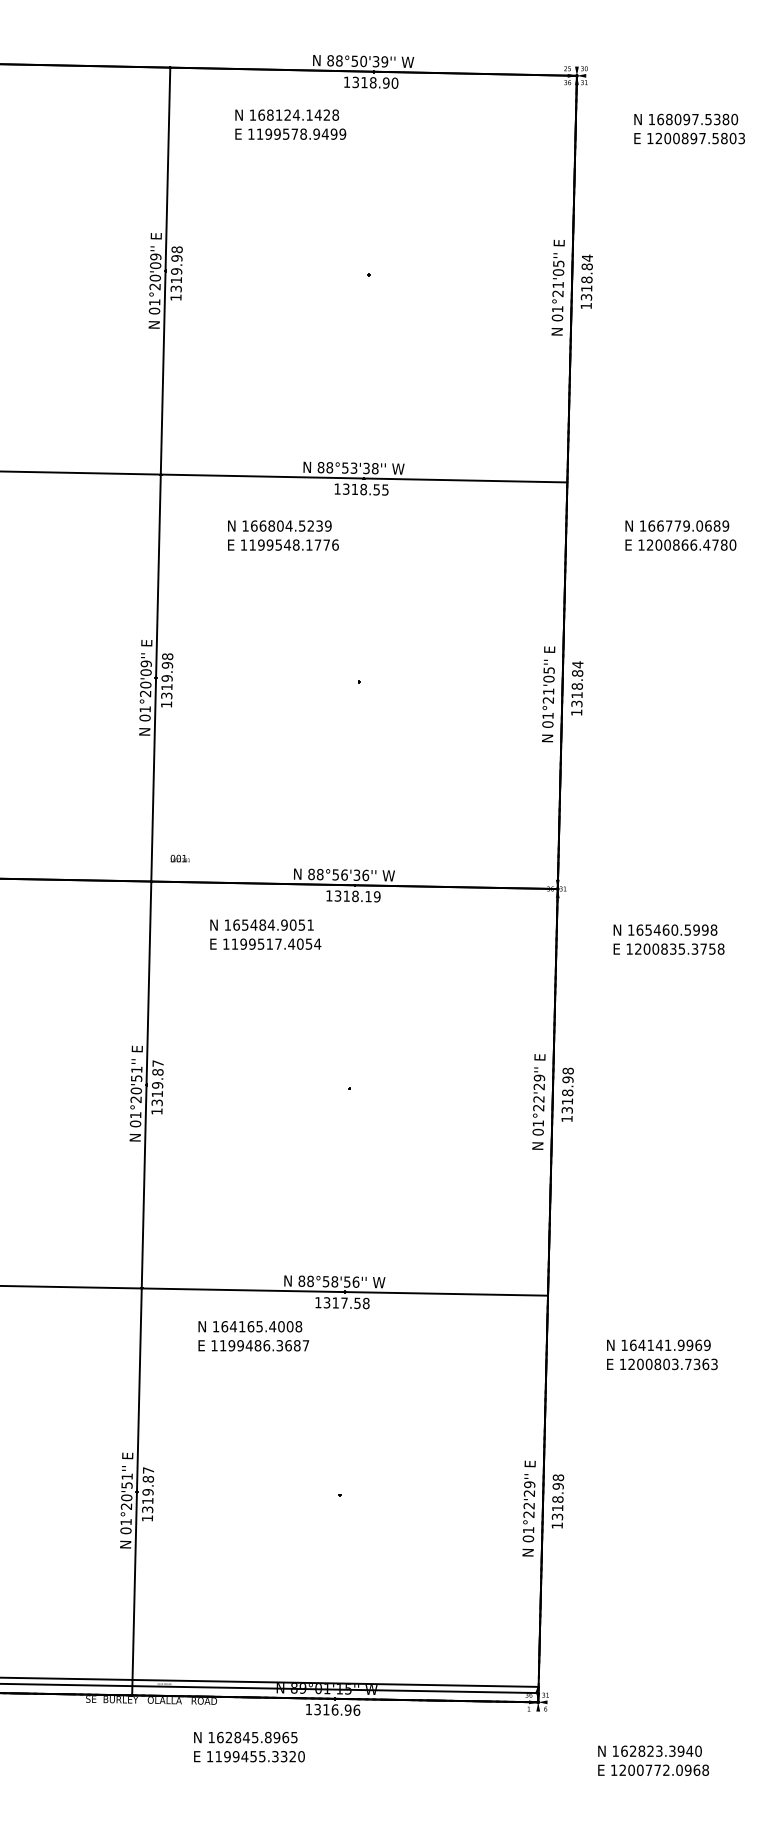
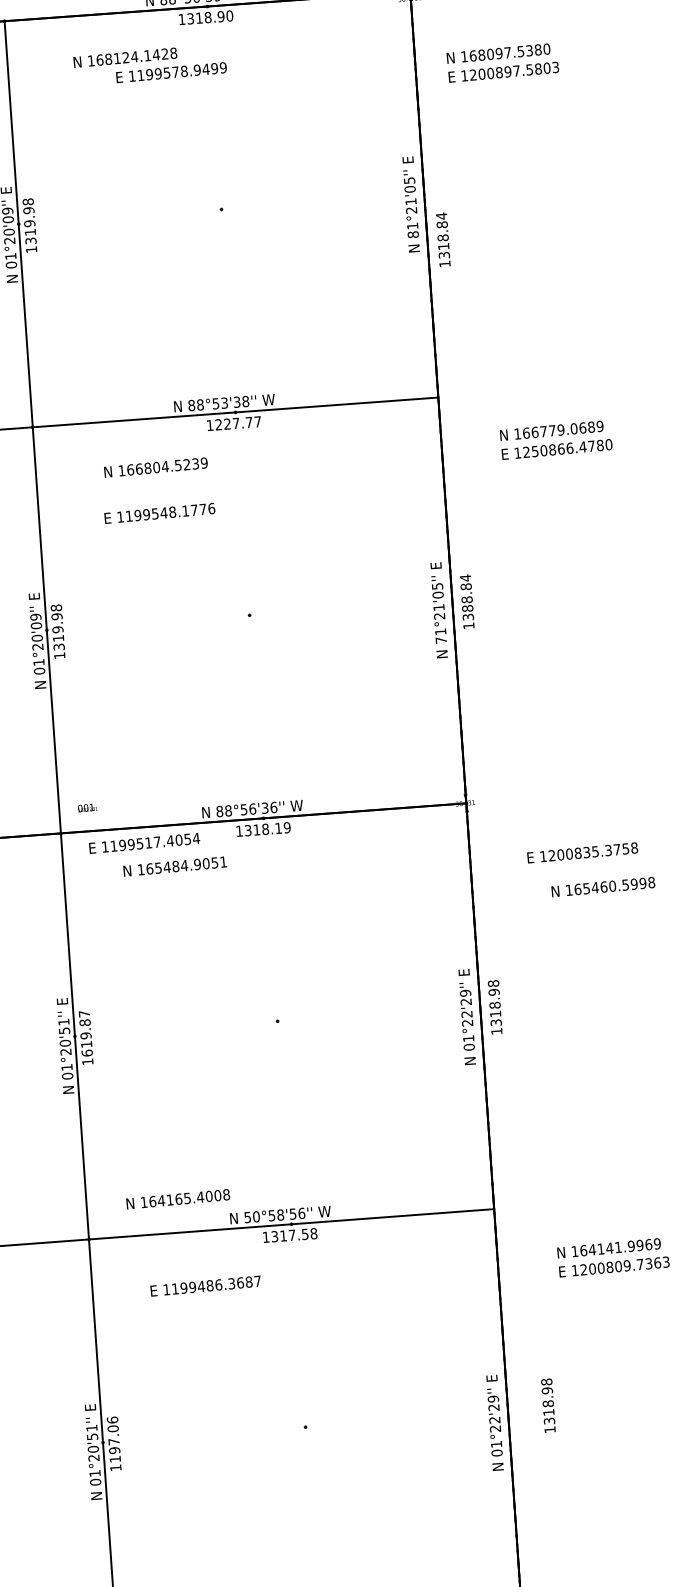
text: (689, 128) -> (502, 62), moved
text: (290, 133) -> (171, 71), moved
text: (586, 281) -> (442, 239), moved
text: (557, 317) -> (413, 234), 01°21'05'' -> 81°21'05''
text: (365, 489) -> (237, 423), 1318.55 -> 1227.77
text: (283, 544) -> (159, 512), moved
text: (658, 544) -> (534, 450), 1200866.4780 -> 1250866.4780
text: (576, 694) -> (467, 607), 1318.84 -> 1388.84
text: (547, 724) -> (440, 640), 01°21'05'' -> 71°21'05''
text: (665, 929) -> (603, 886), moved
text: (265, 943) -> (144, 842), moved
text: (156, 1102) -> (86, 1052), 1319.87 -> 1619.87
text: (305, 1280) -> (251, 1216), 88°58'56'' -> 50°58'56''
text: (250, 1326) -> (178, 1199), moved
text: (674, 1363) -> (626, 1264), 1200803.7363 -> 1200809.7363
text: (148, 1490) -> (114, 1440), 1319.87 -> 1197.06
text: (557, 1501) -> (548, 1405), moved

